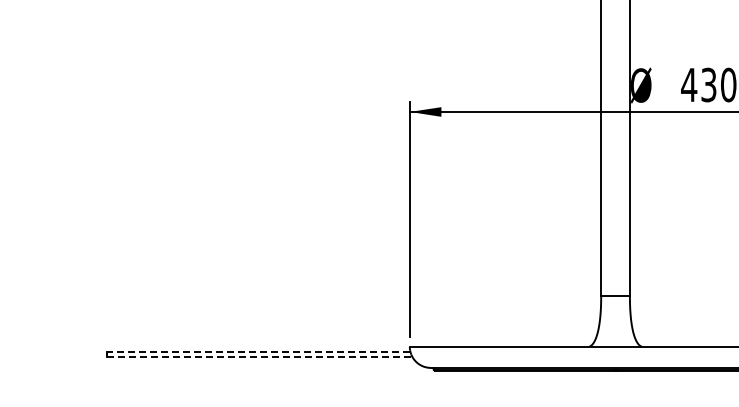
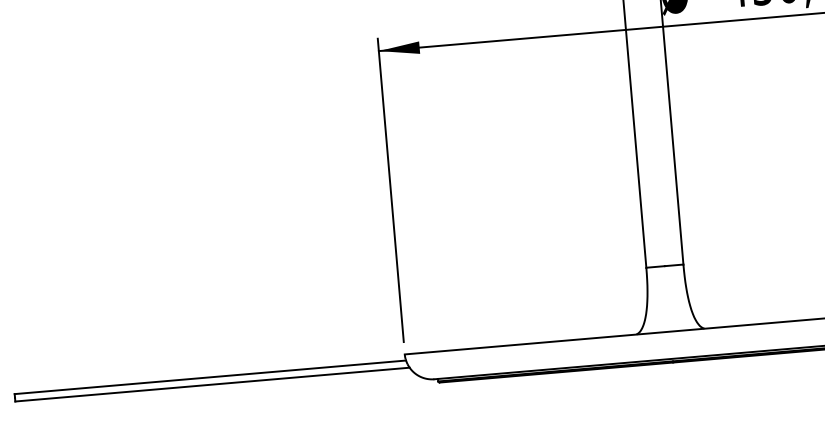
line: (258, 351) -> (209, 377), dashed -> solid
line: (259, 357) -> (211, 384), dashed -> solid

